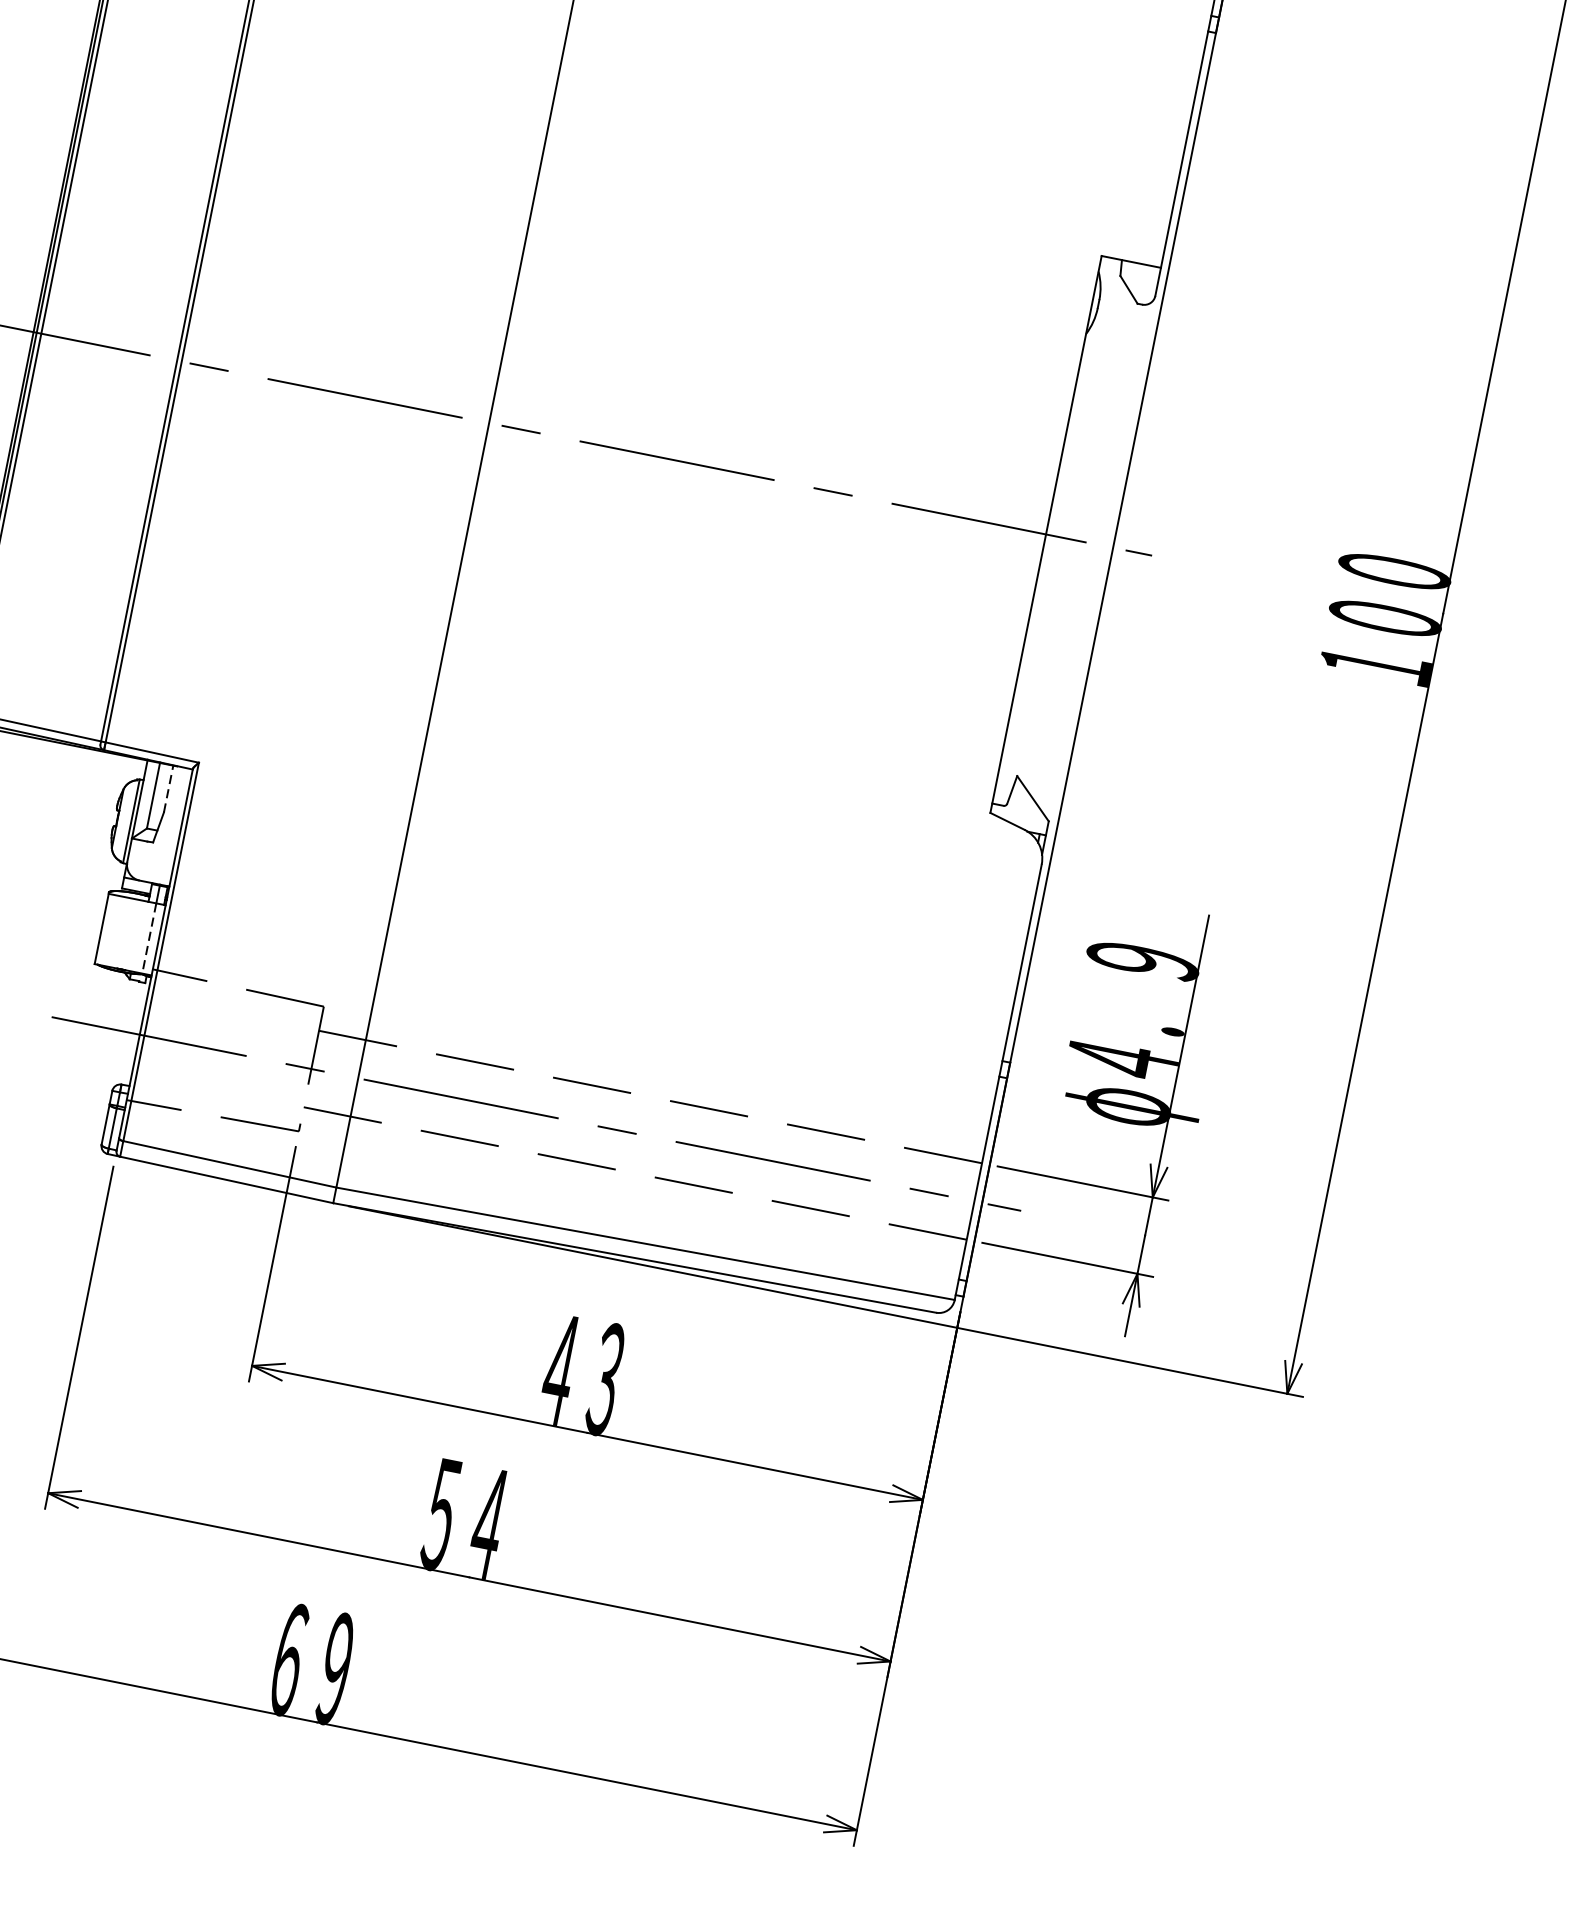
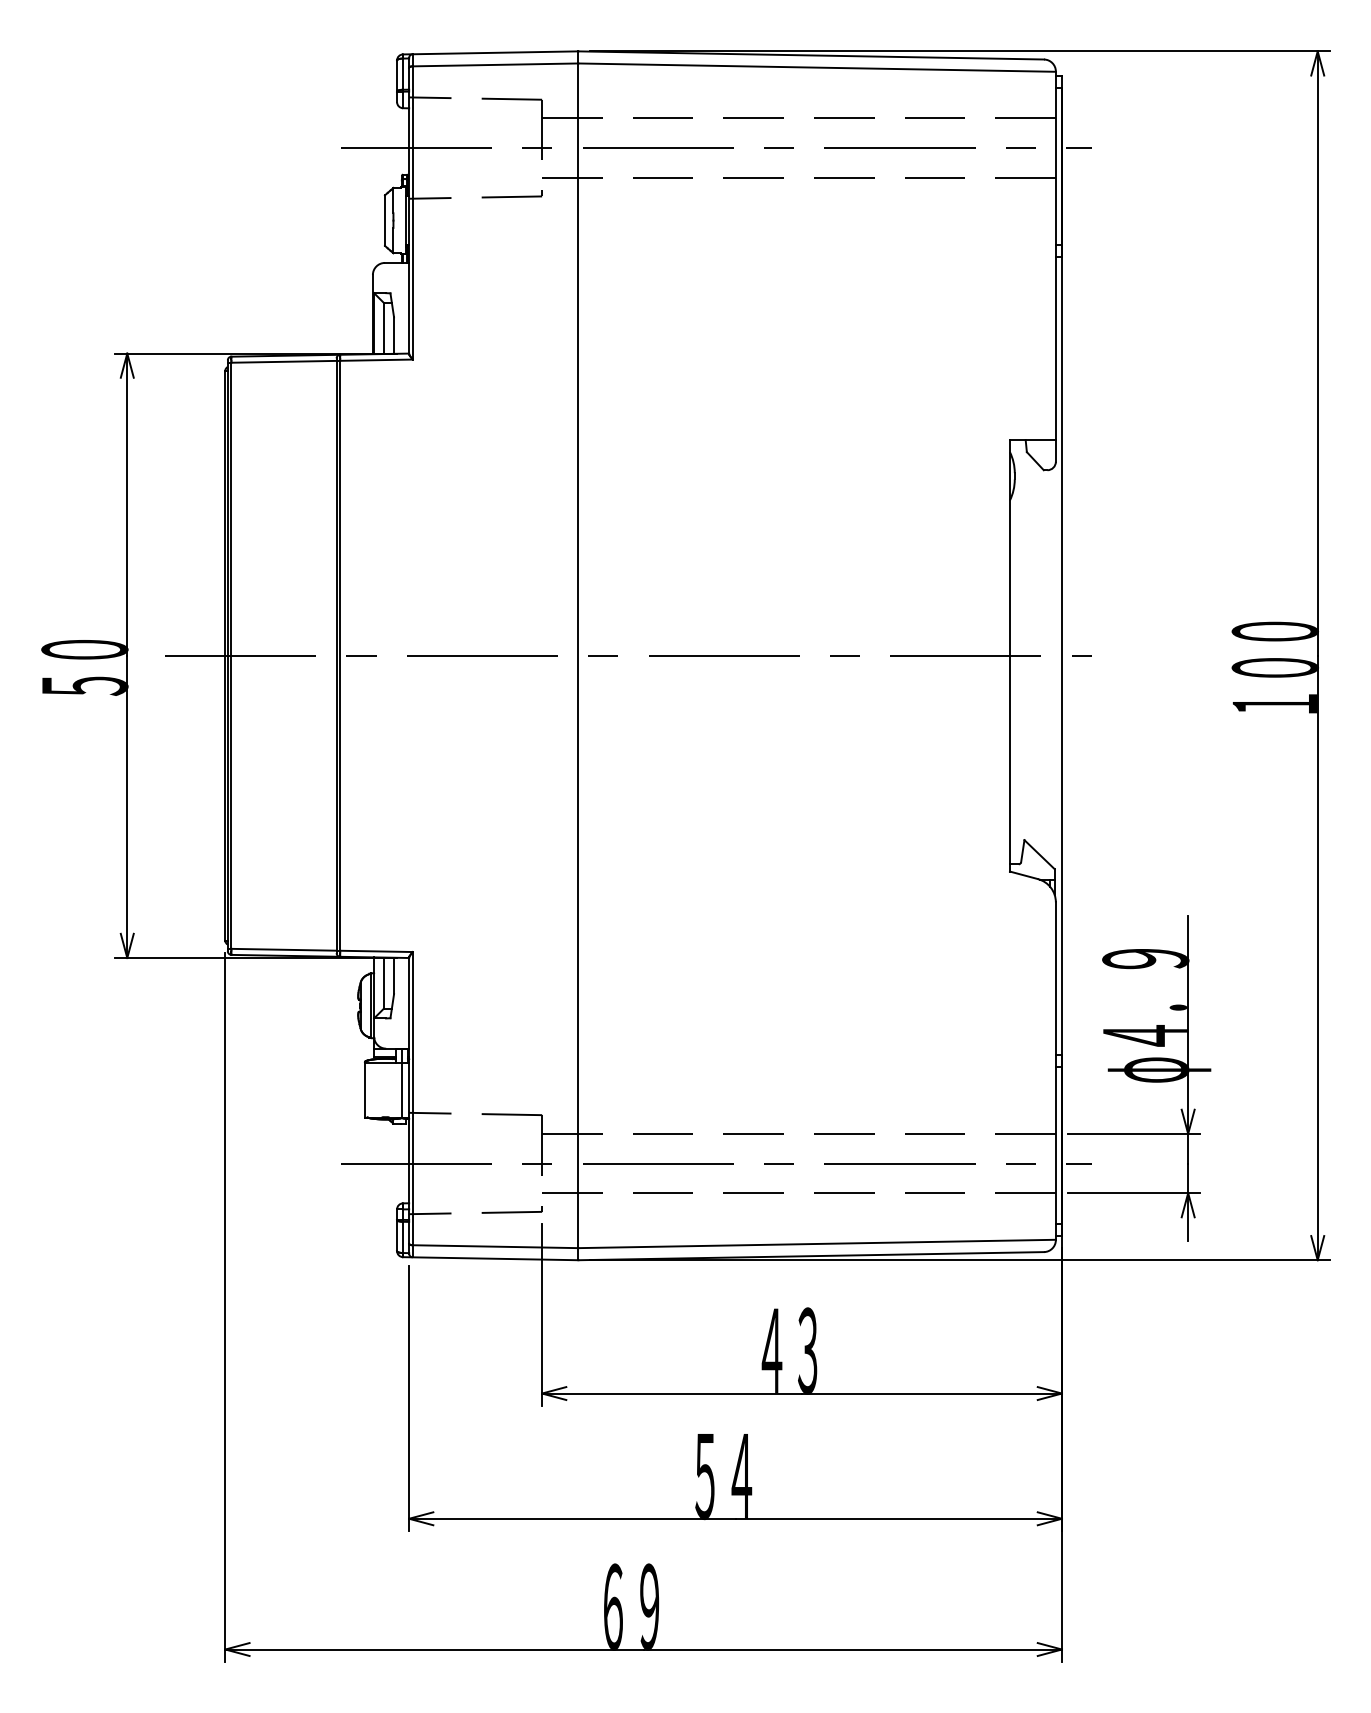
line: (169, 788) -> (394, 975), dashed -> solid
line: (148, 939) -> (401, 1091), dashed -> solid

